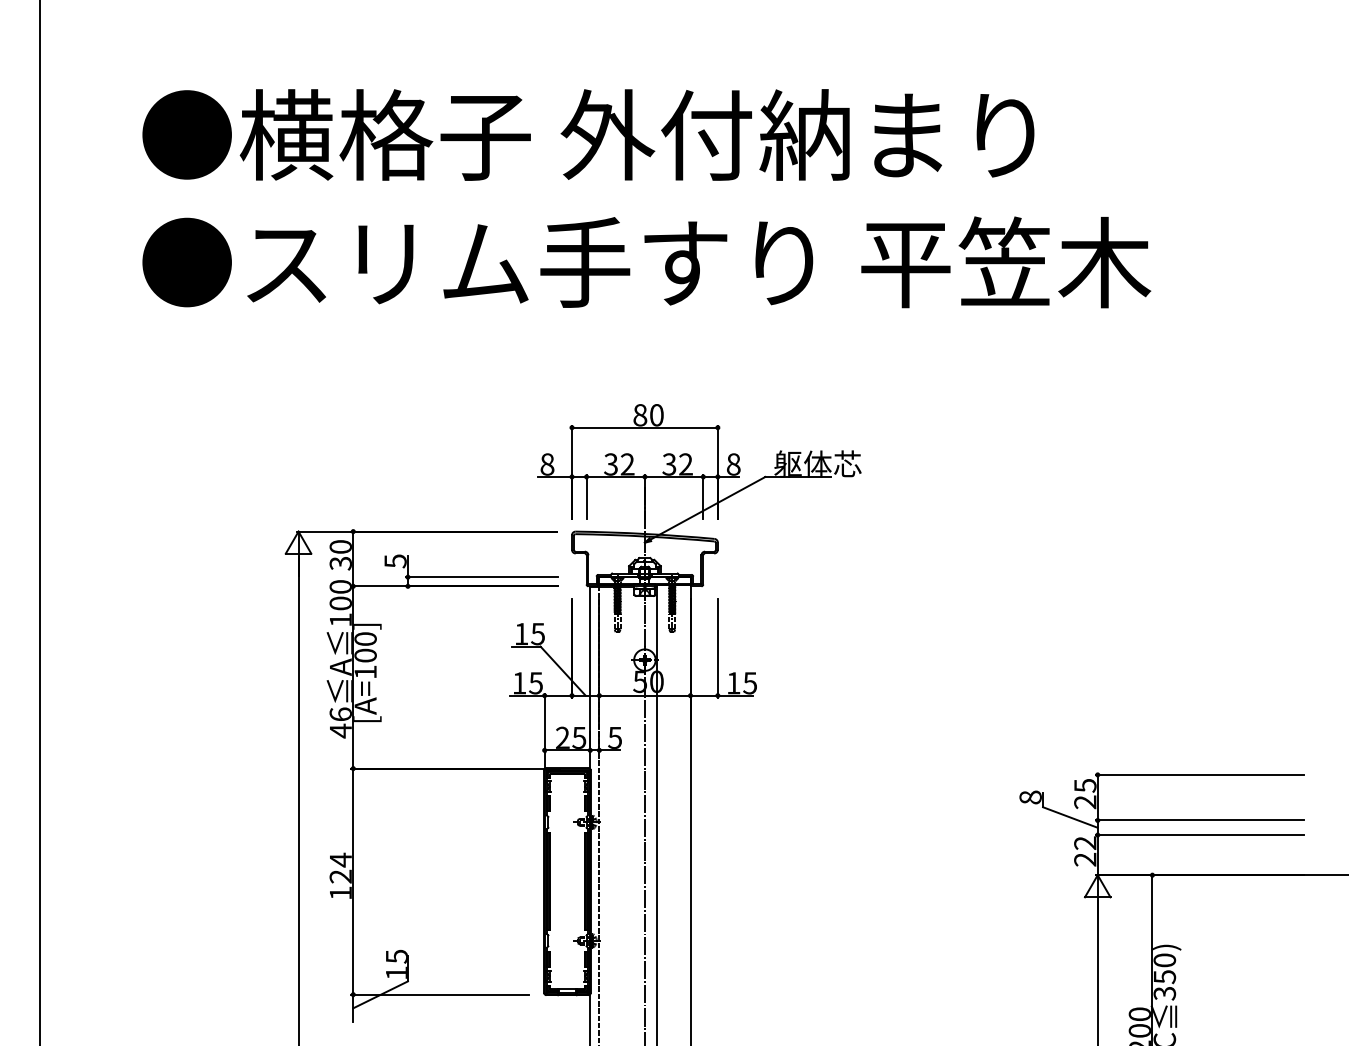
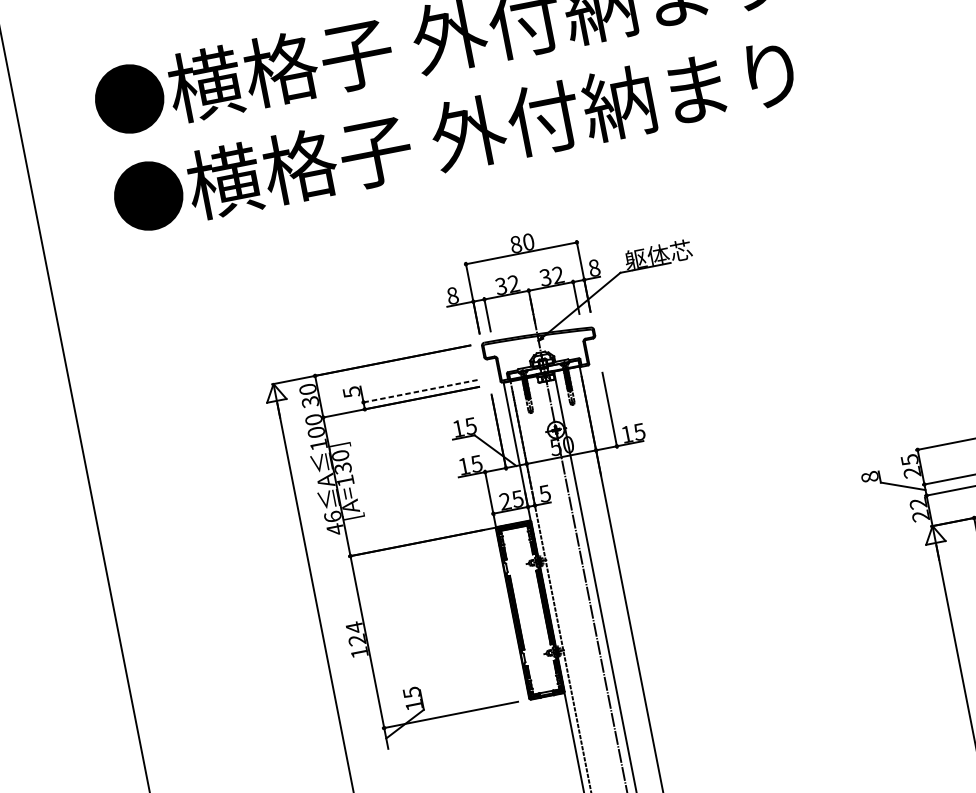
text: (695, 262) -> (535, 120), ●スリム手すり 平笠木 -> ●横格子 外付納まり
line: (482, 577) -> (420, 391), solid -> dashed
text: (365, 655) -> (342, 468), [A=100] -> [A=130]

